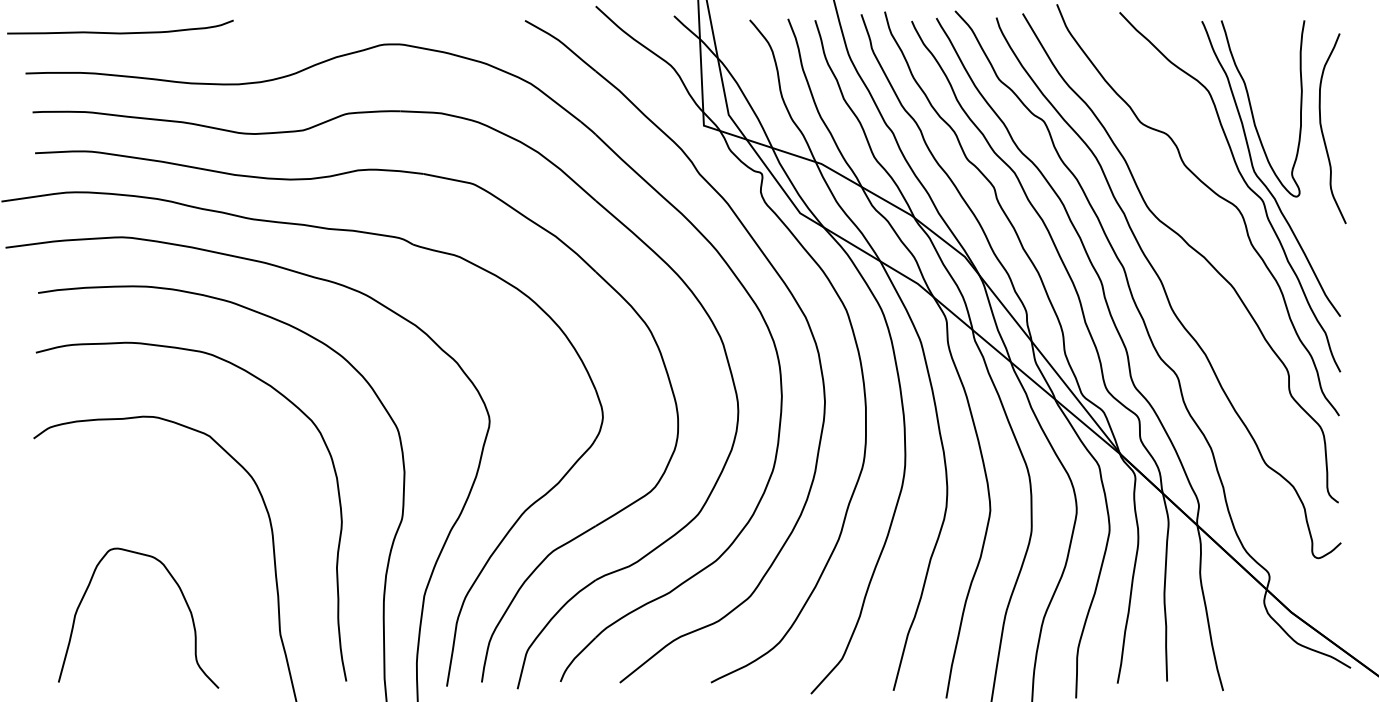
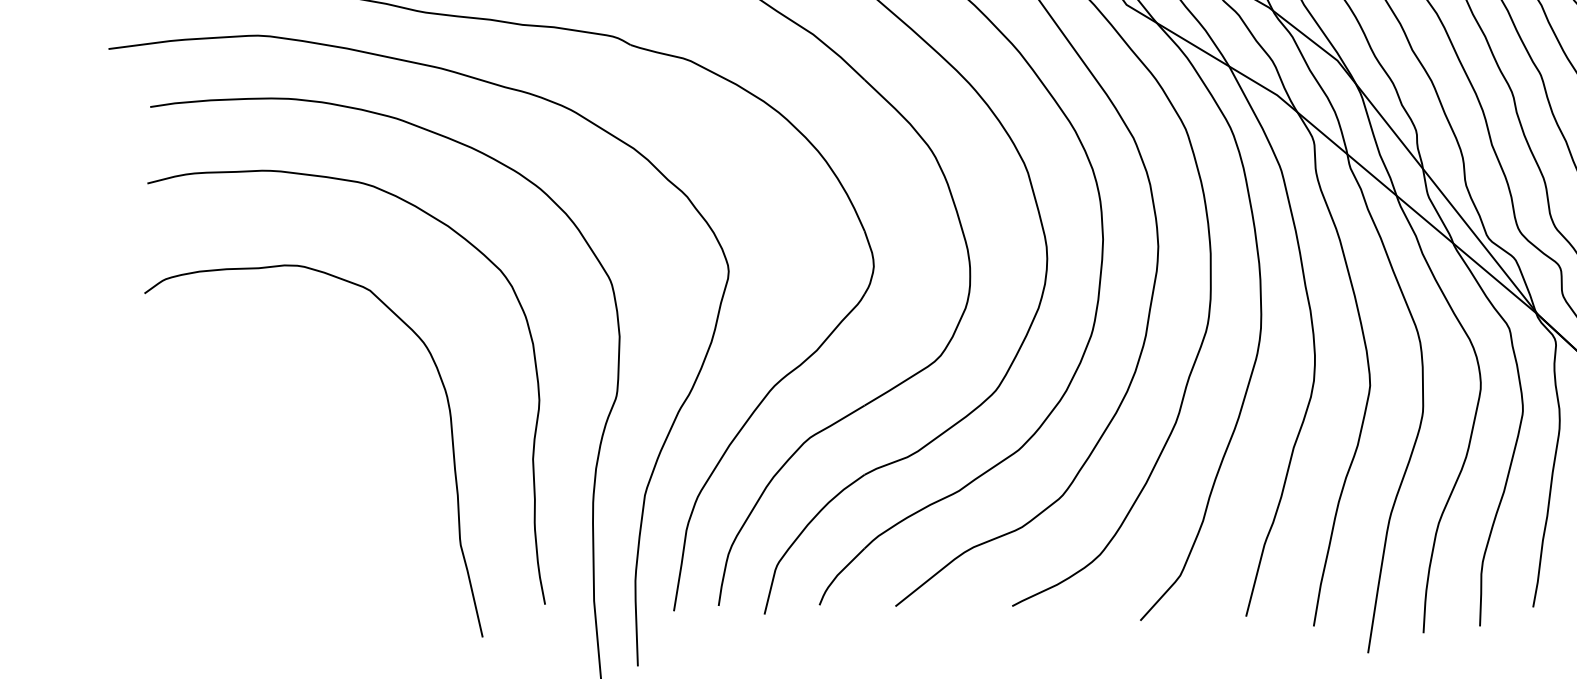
curve: (182, 596) -> (335, 495), removed

